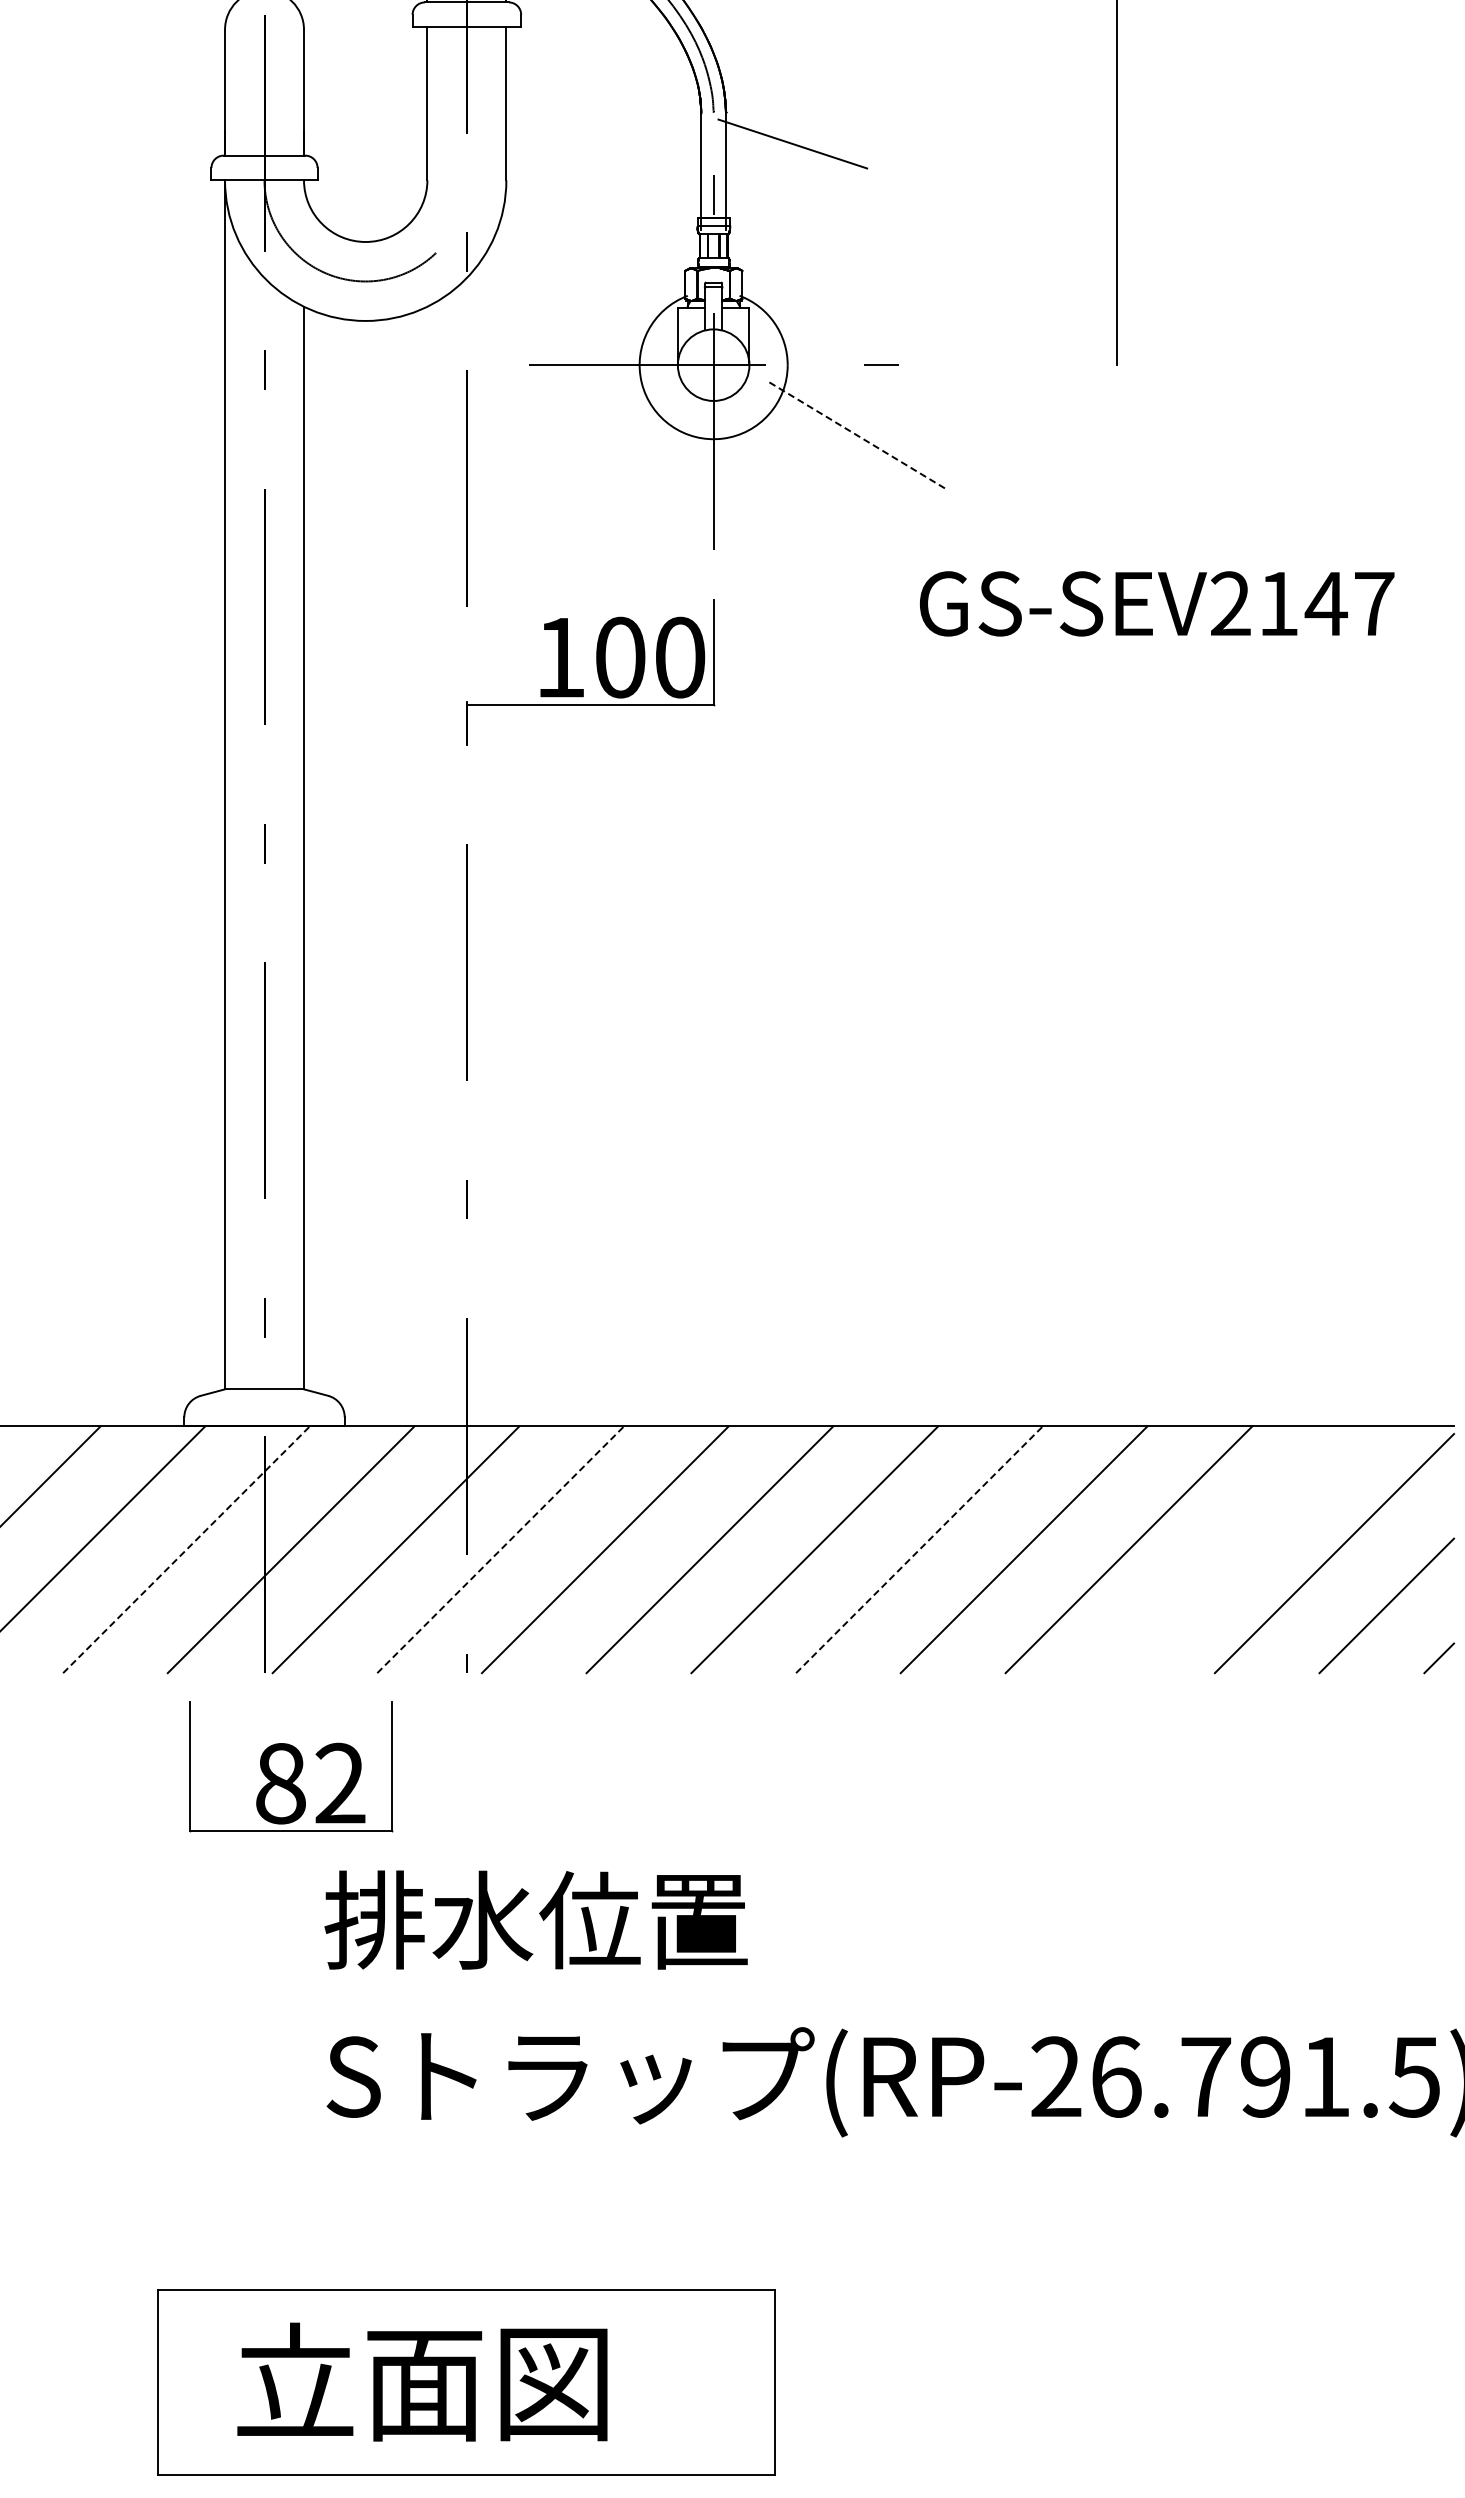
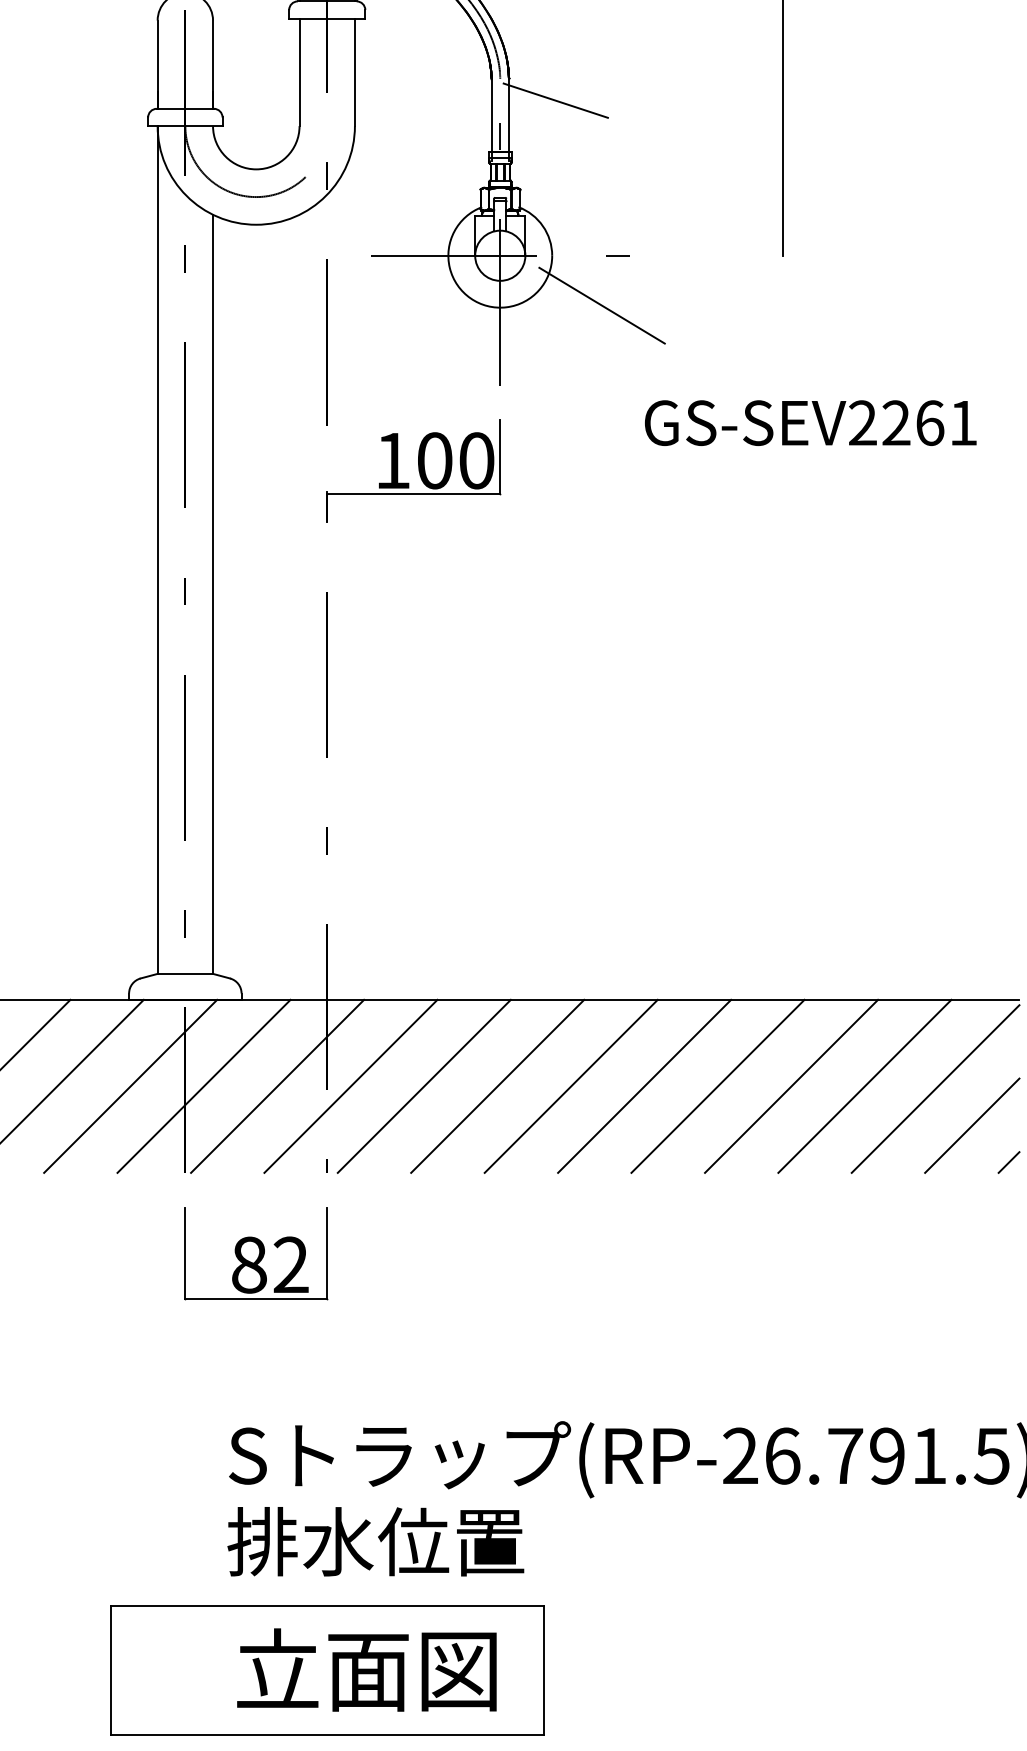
line: (859, 436) -> (602, 305), dashed -> solid
text: (1326, 603) -> (930, 422), GS-SEV2147 -> GS-SEV2261
line: (186, 1549) -> (130, 1086), dashed -> solid
line: (500, 1549) -> (350, 1086), dashed -> solid
line: (919, 1549) -> (644, 1086), dashed -> solid
line: (1233, 1549) -> (864, 1086), added
part: (291, 1766) -> (256, 1253), moved
text: (535, 1919) -> (375, 1541), moved
text: (422, 2381) -> (366, 1669), moved

